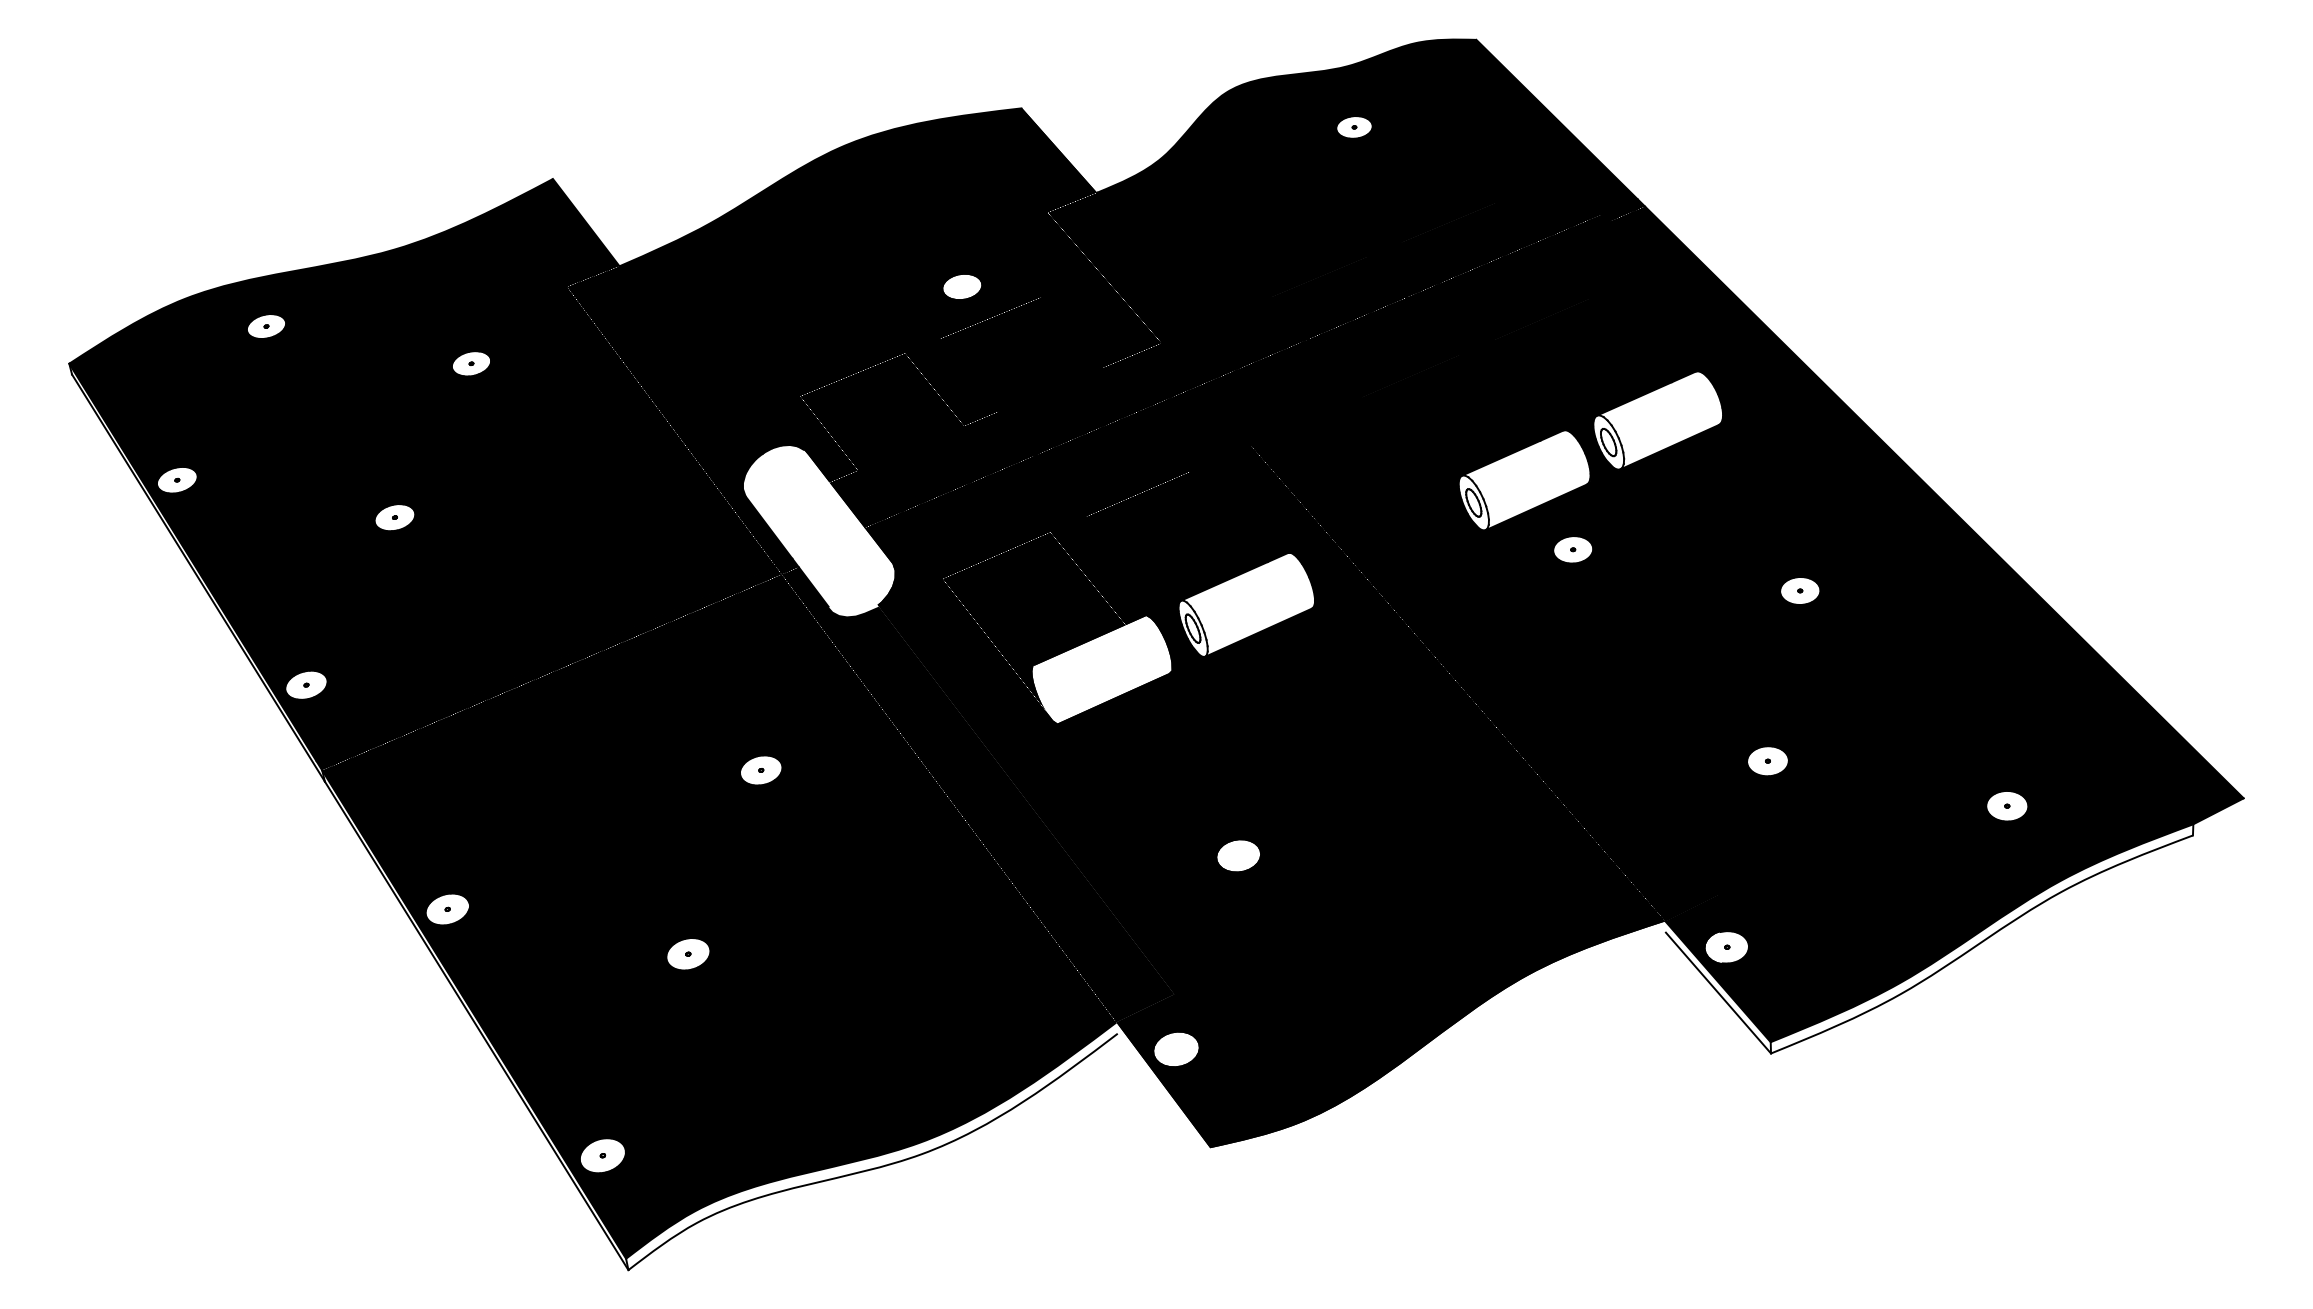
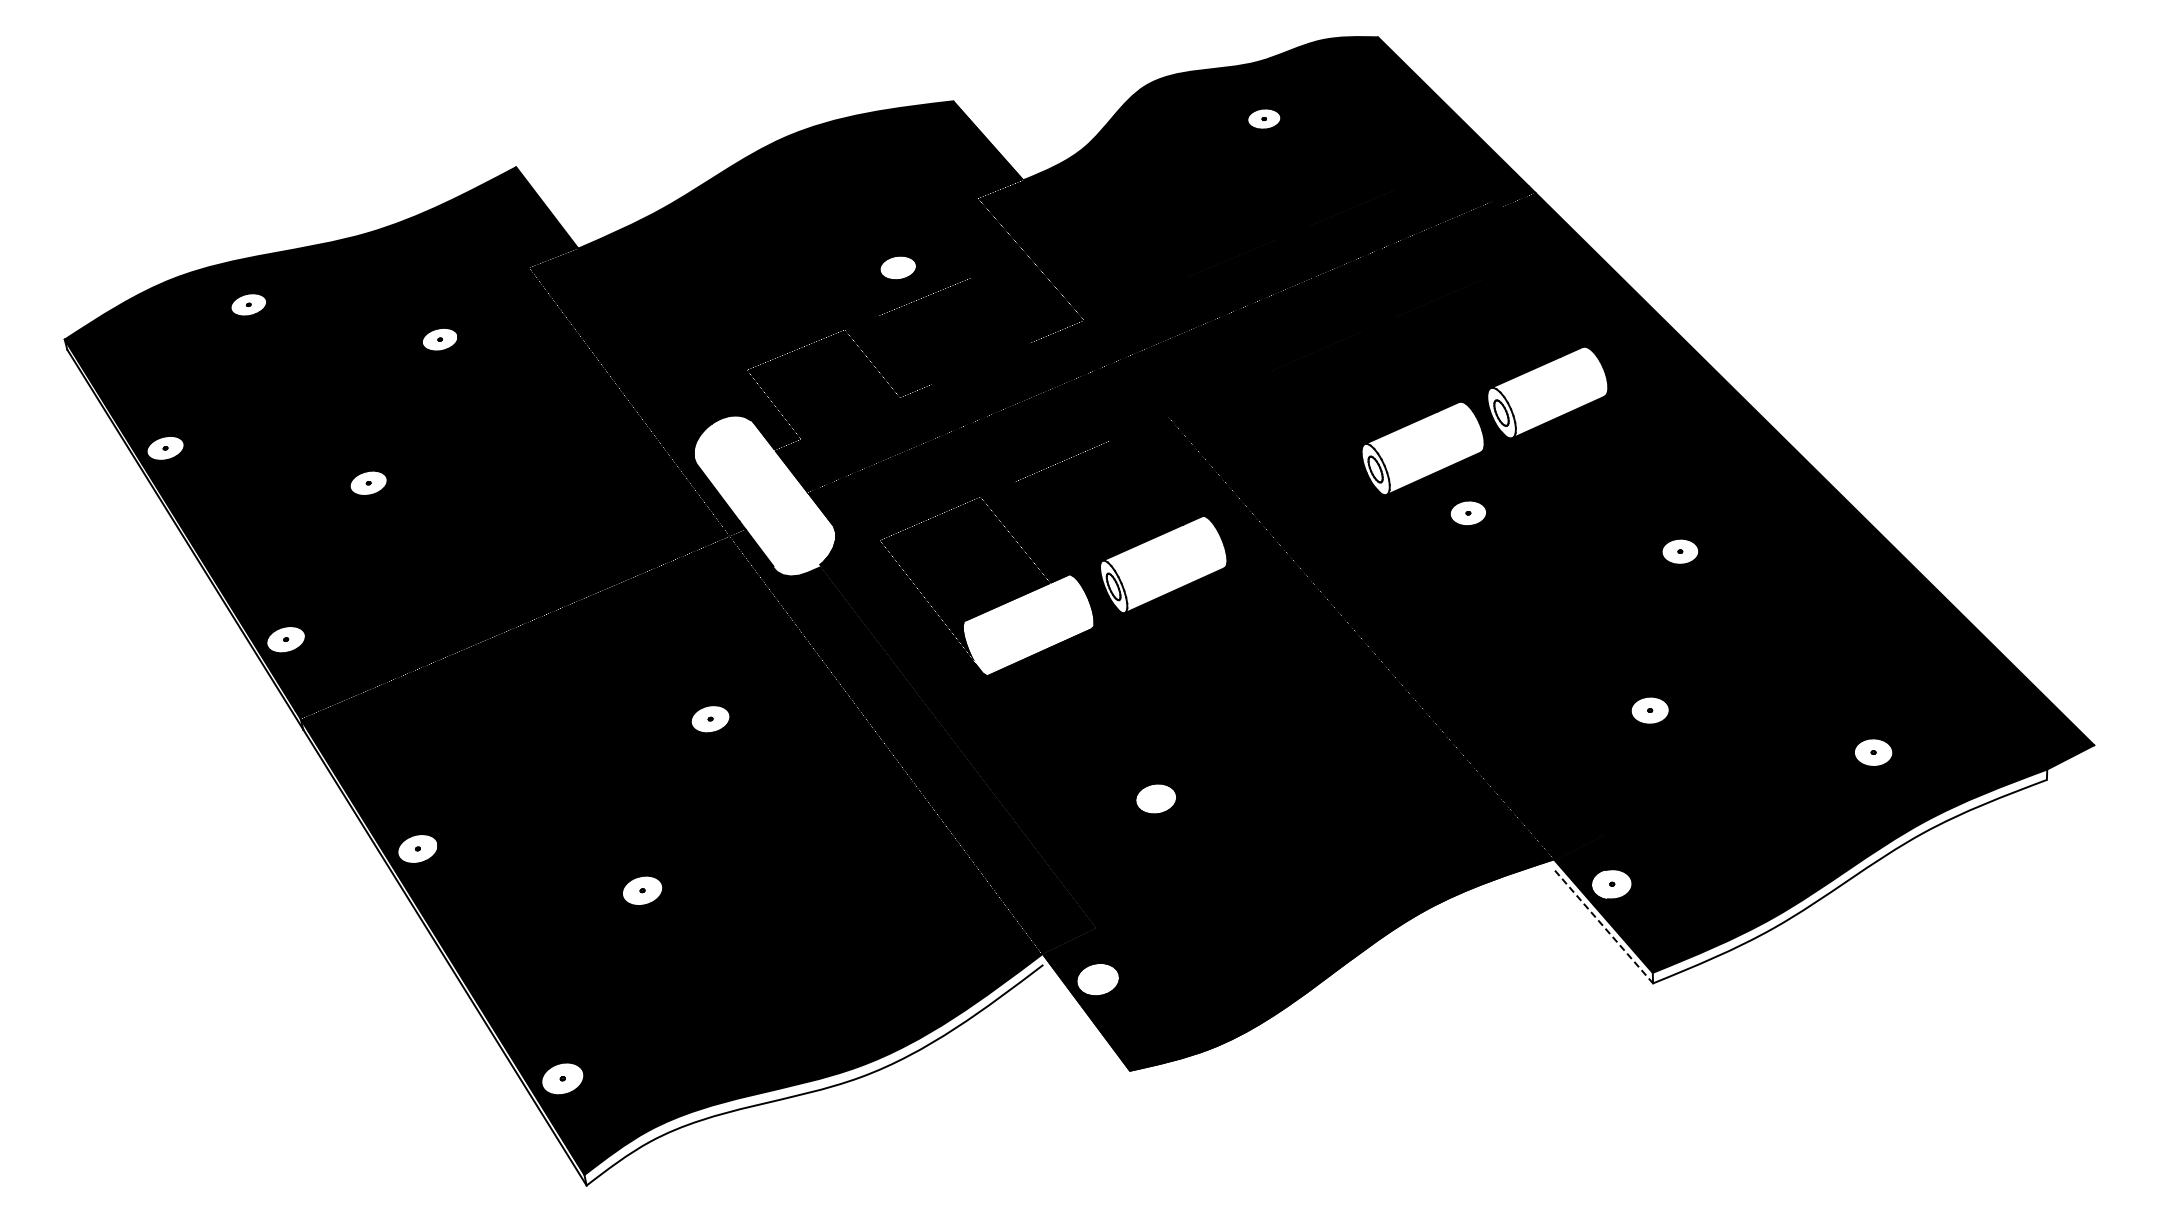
line: (1718, 993) -> (1604, 927), solid -> dashed

